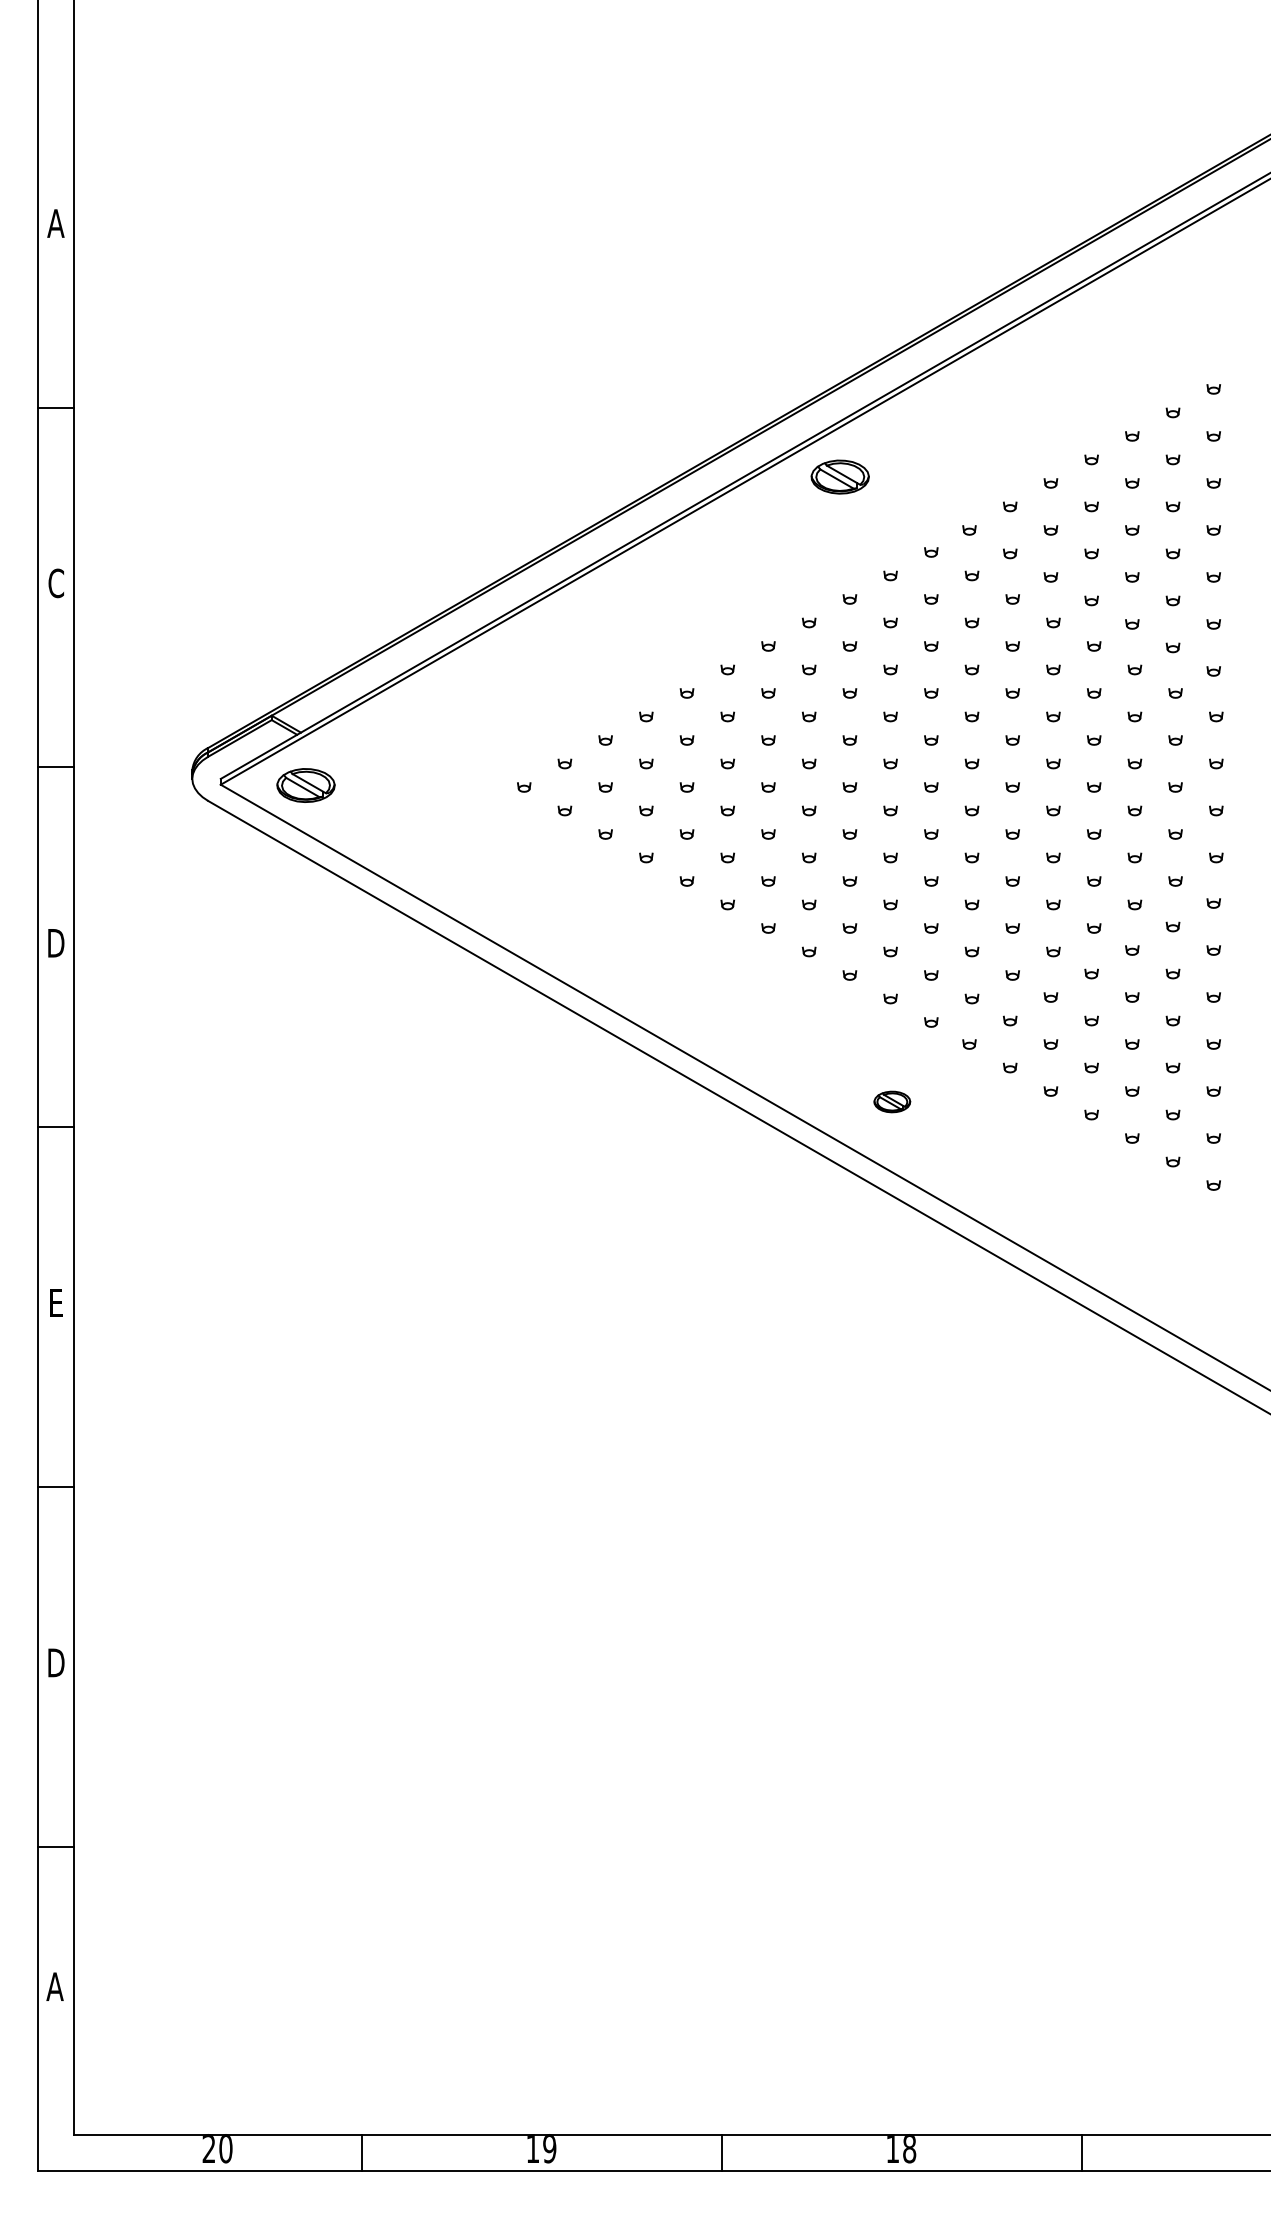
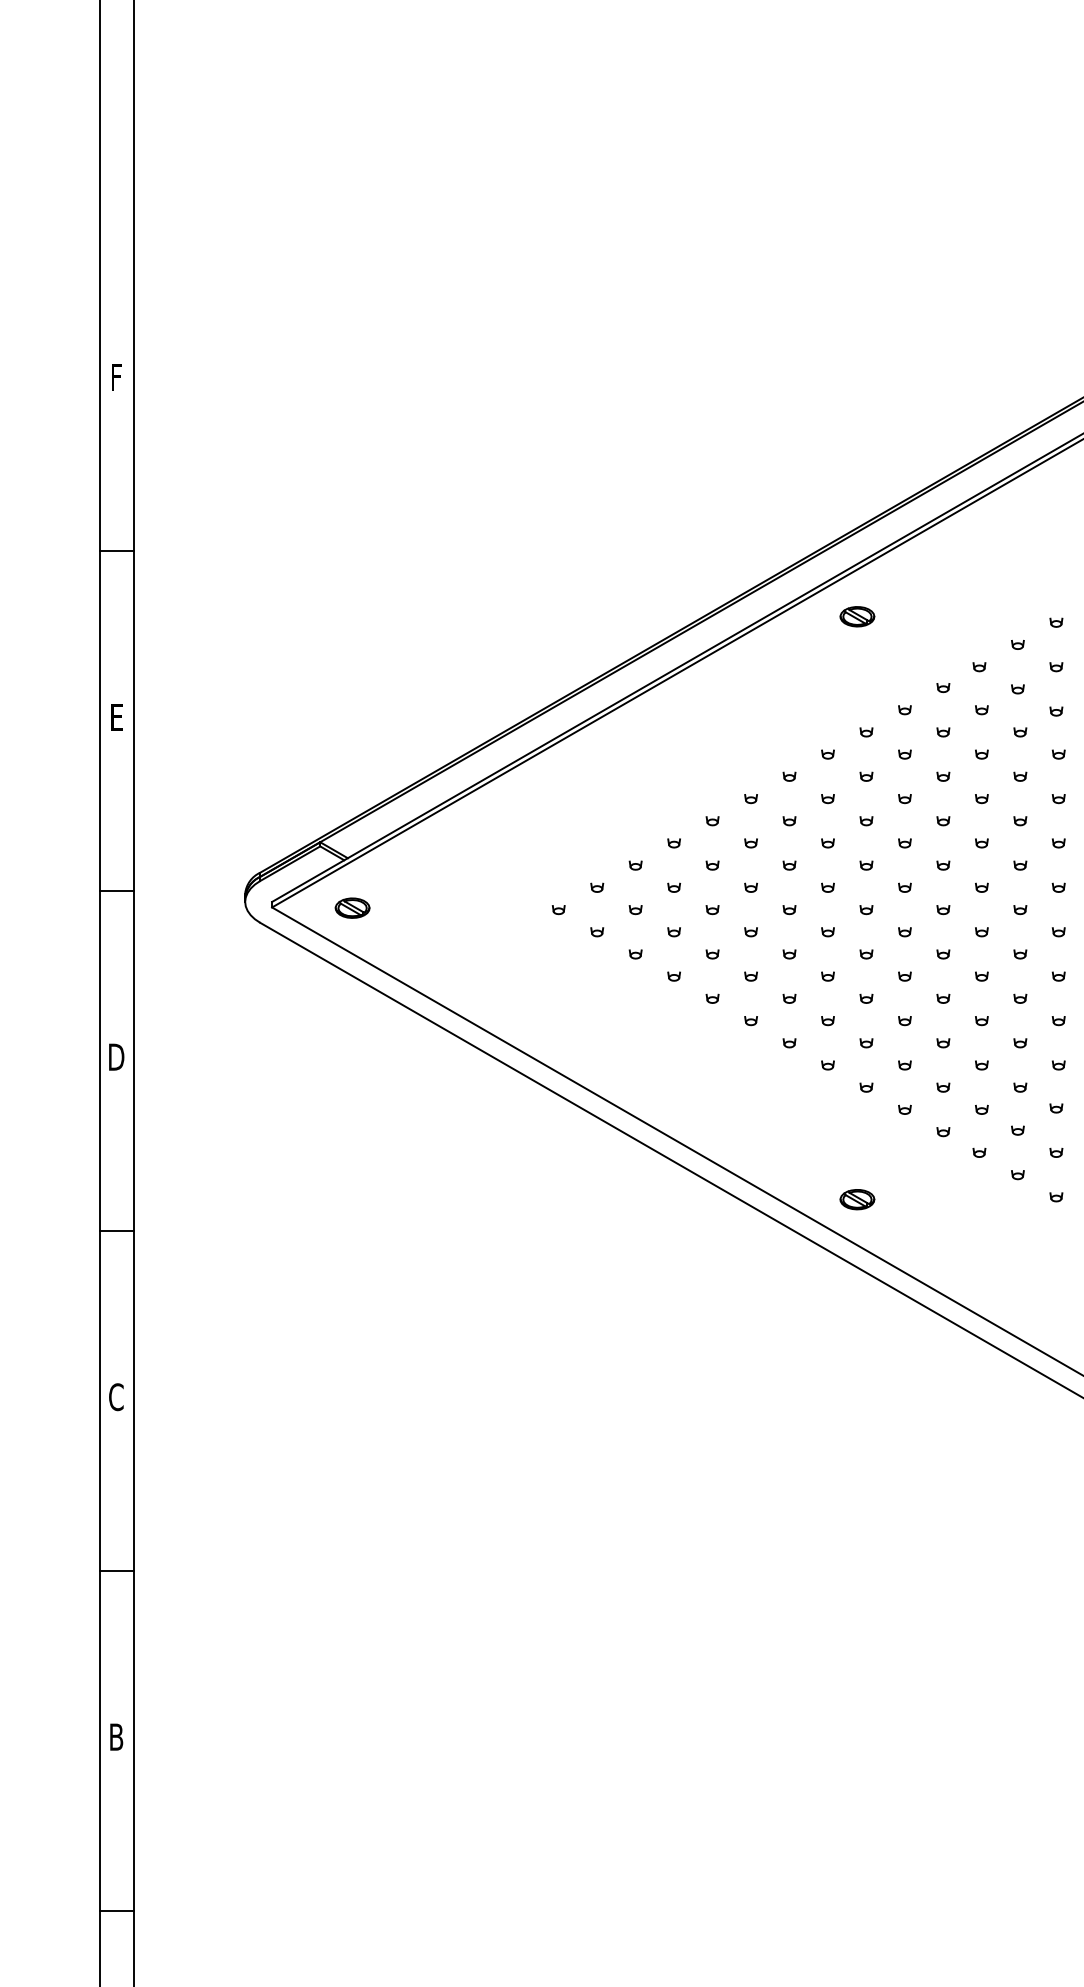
text: (55, 223) -> (115, 377), A -> F
part: (840, 476) -> (857, 616), size x0.62
text: (56, 583) -> (116, 717), C -> E
part: (305, 785) -> (352, 908), size x0.62
part: (892, 1101) -> (857, 1199), moved
text: (55, 1302) -> (115, 1396), E -> C
text: (56, 1662) -> (116, 1736), D -> B

